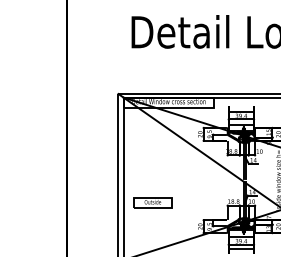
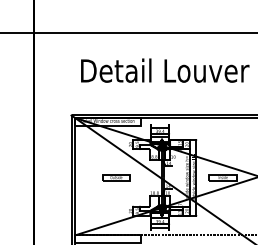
part: (153, 202) -> (116, 177), moved

